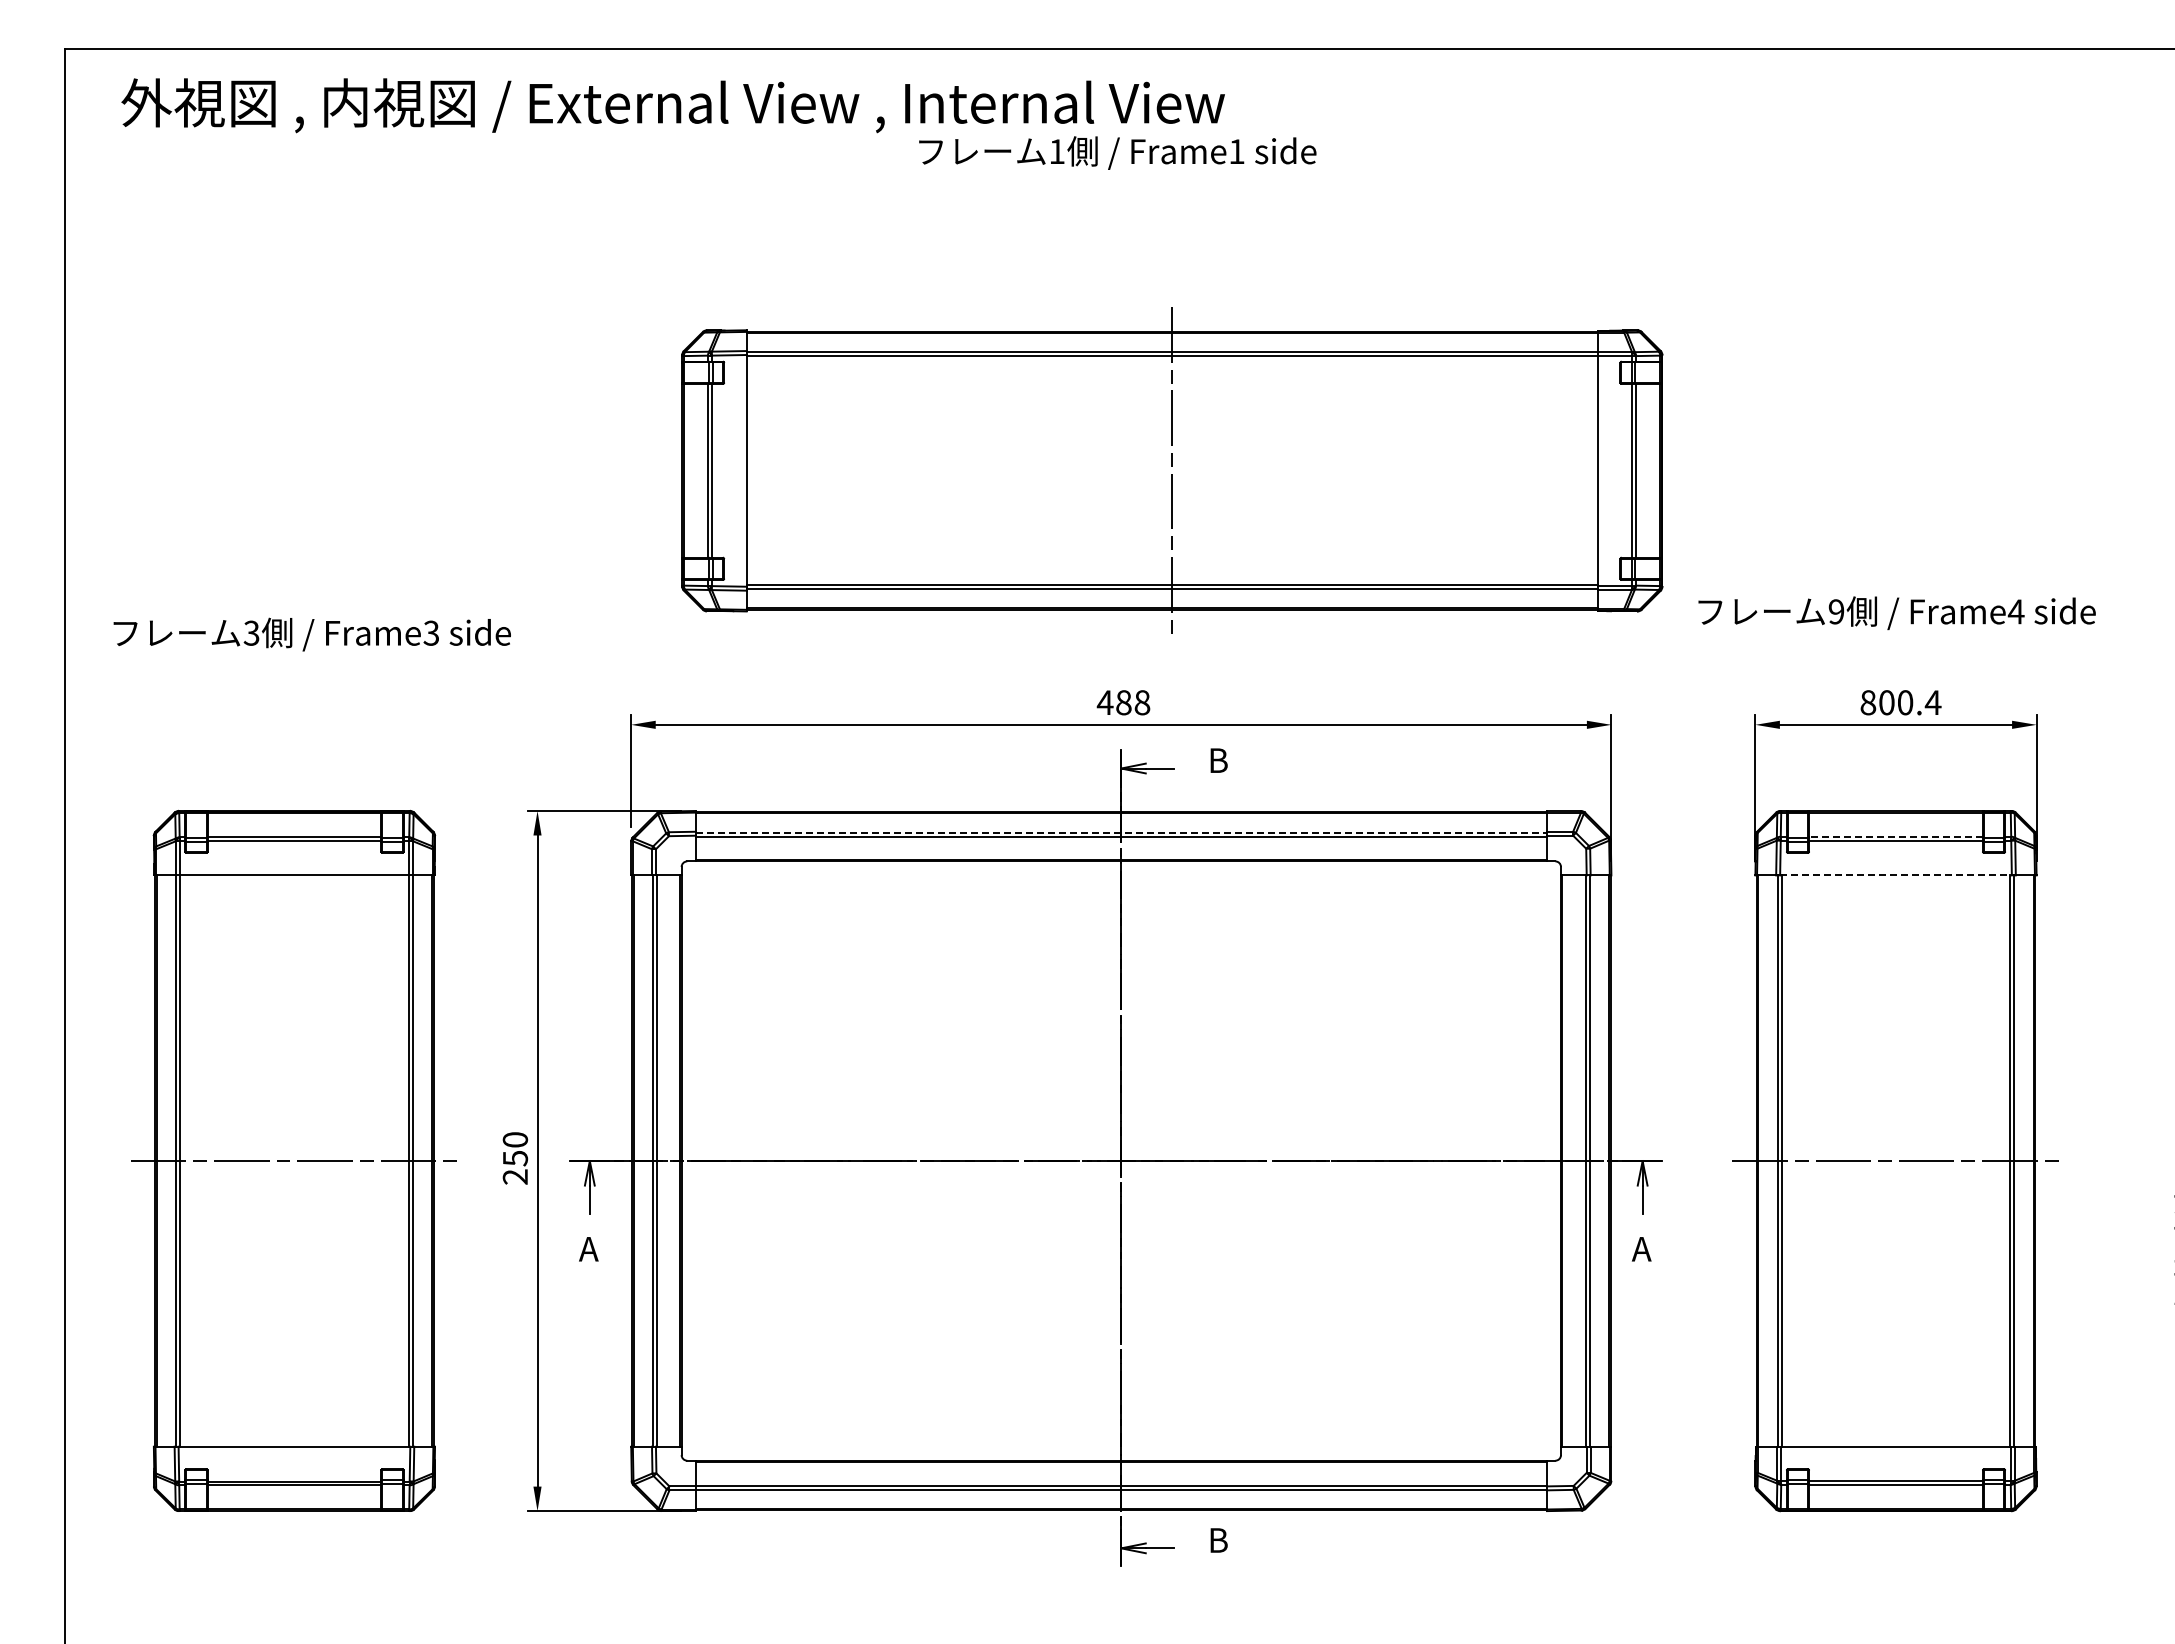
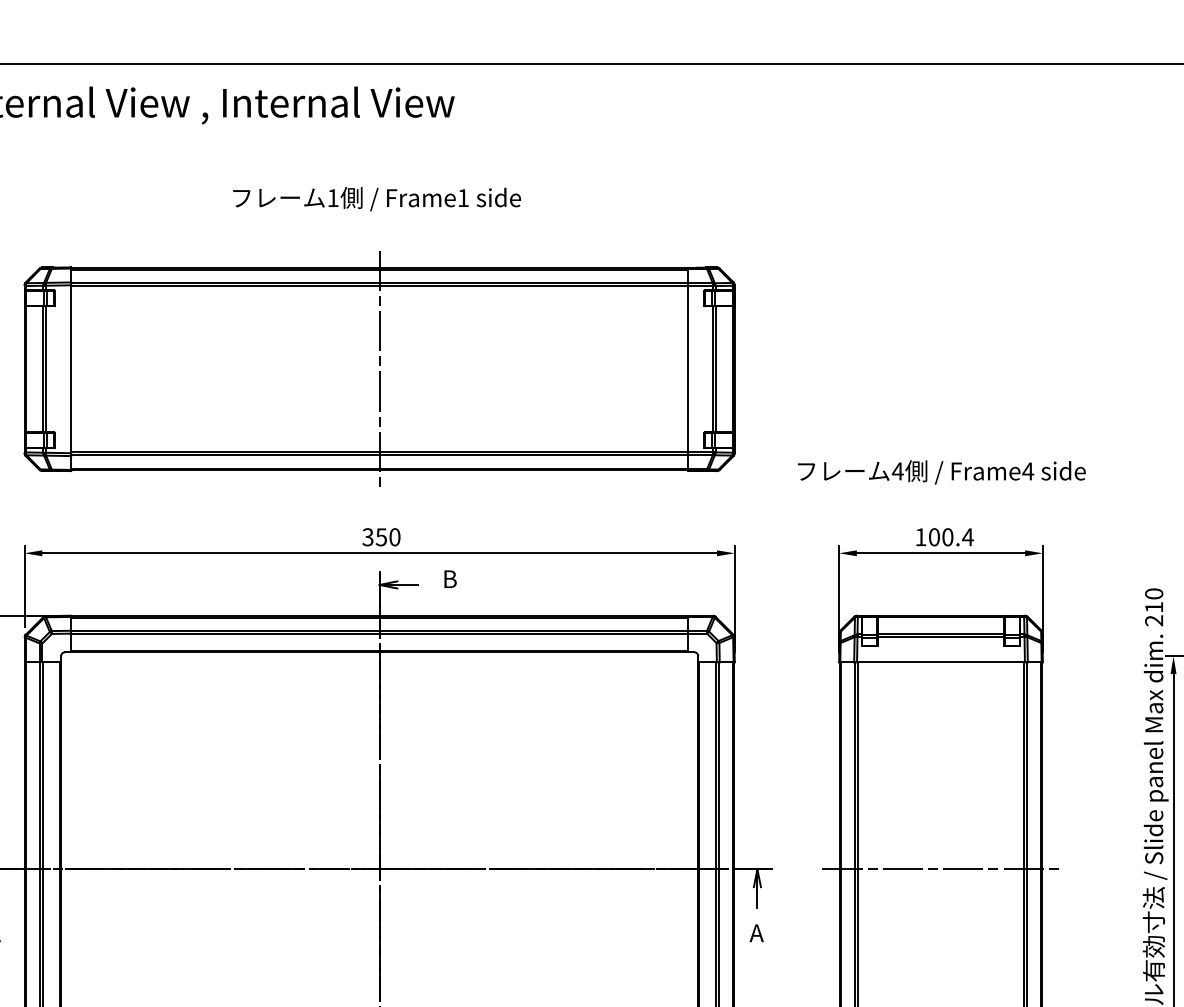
text: (1117, 152) -> (376, 198), moved
part: (1172, 470) -> (379, 368), moved
text: (1836, 611) -> (897, 471), 9 -> 4
text: (1123, 702) -> (381, 537), 488 -> 350
text: (1868, 702) -> (921, 537), 800.4 -> 100.4
line: (1121, 832) -> (379, 631), dashed -> solid
line: (1896, 836) -> (941, 634), dashed -> solid
line: (1896, 875) -> (941, 662), dashed -> solid

